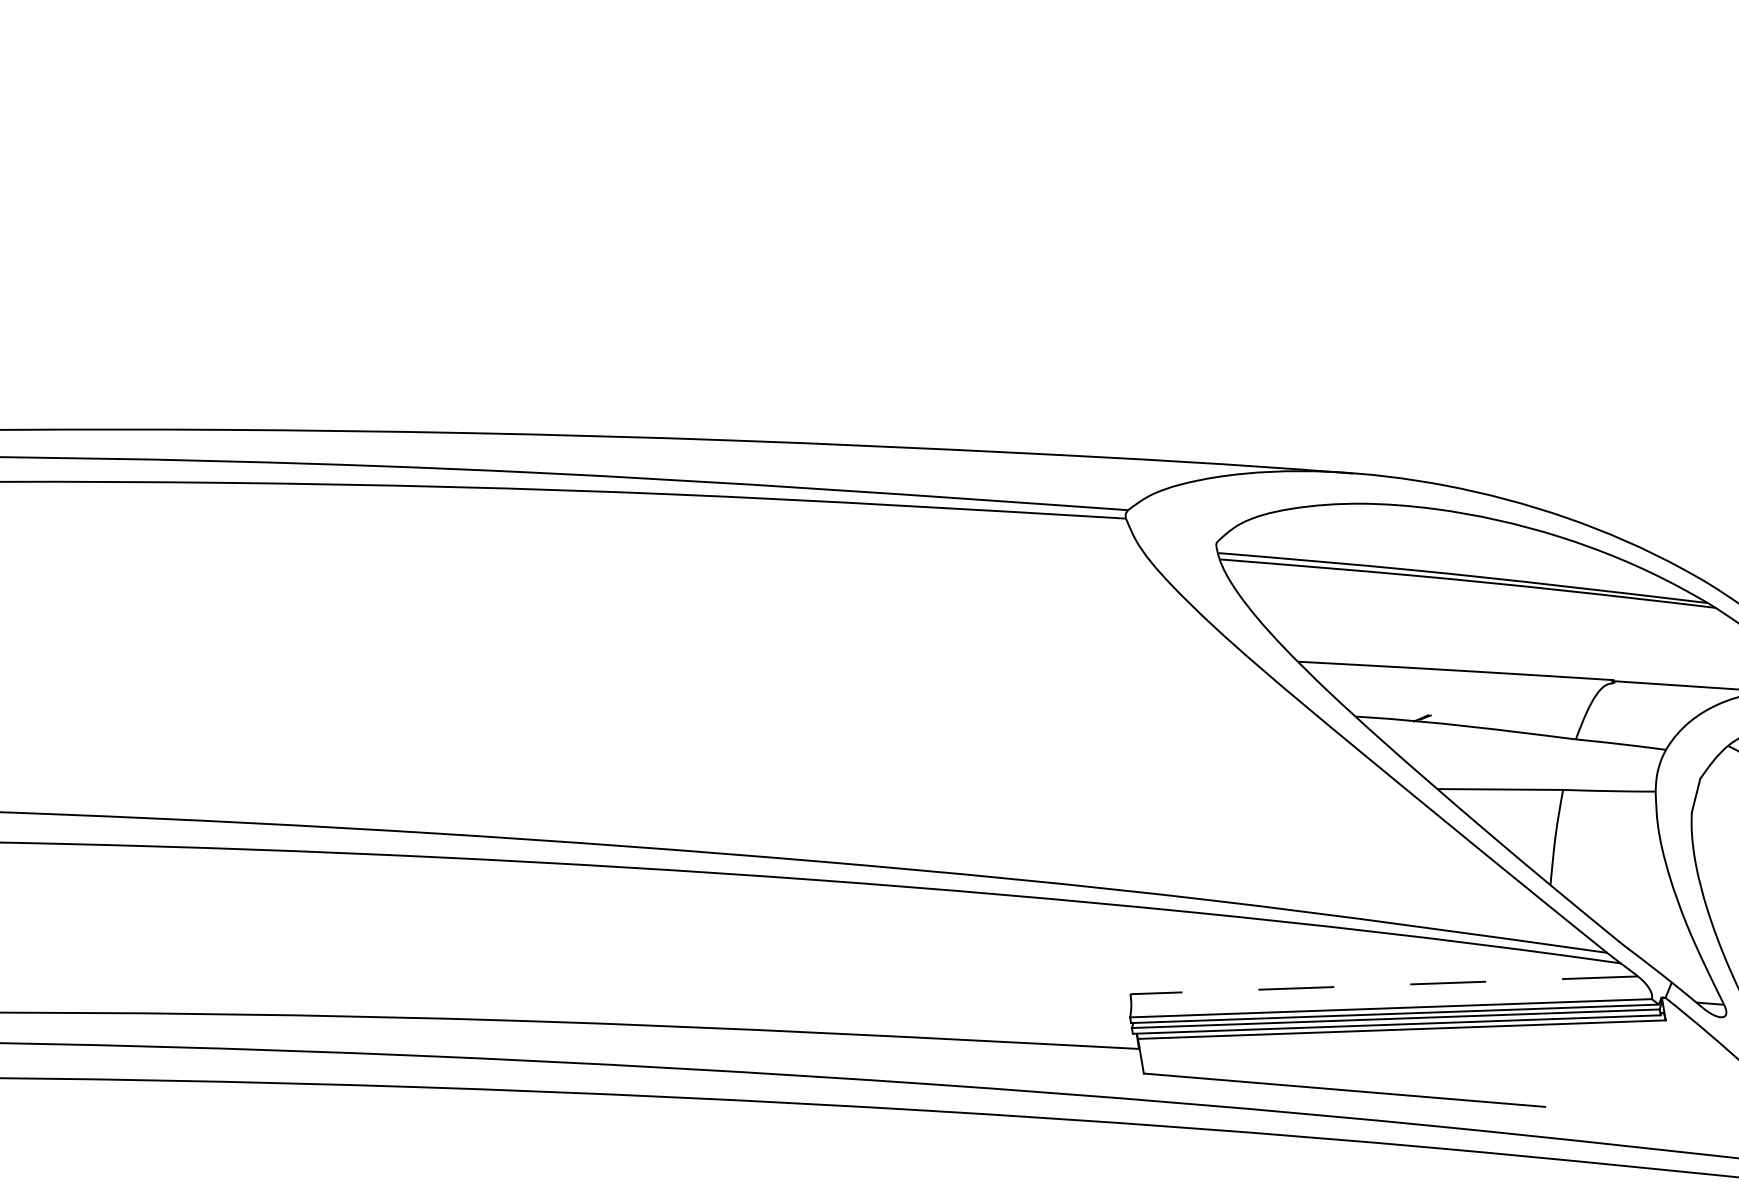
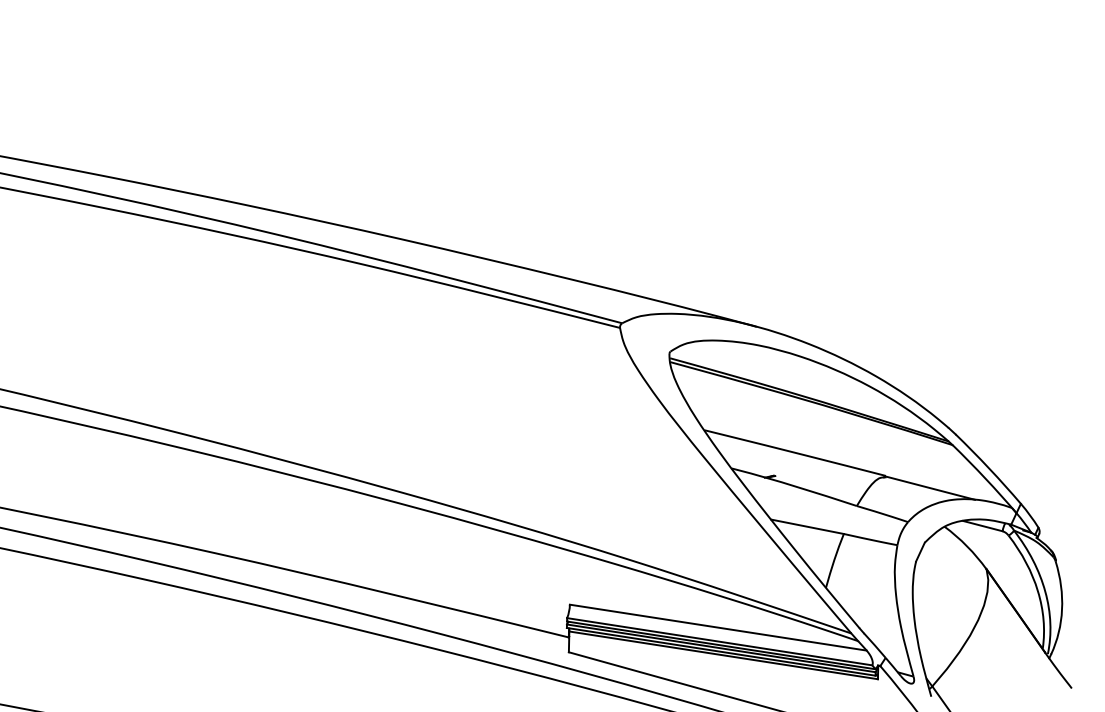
line: (1382, 985) -> (717, 627), dashed -> solid

